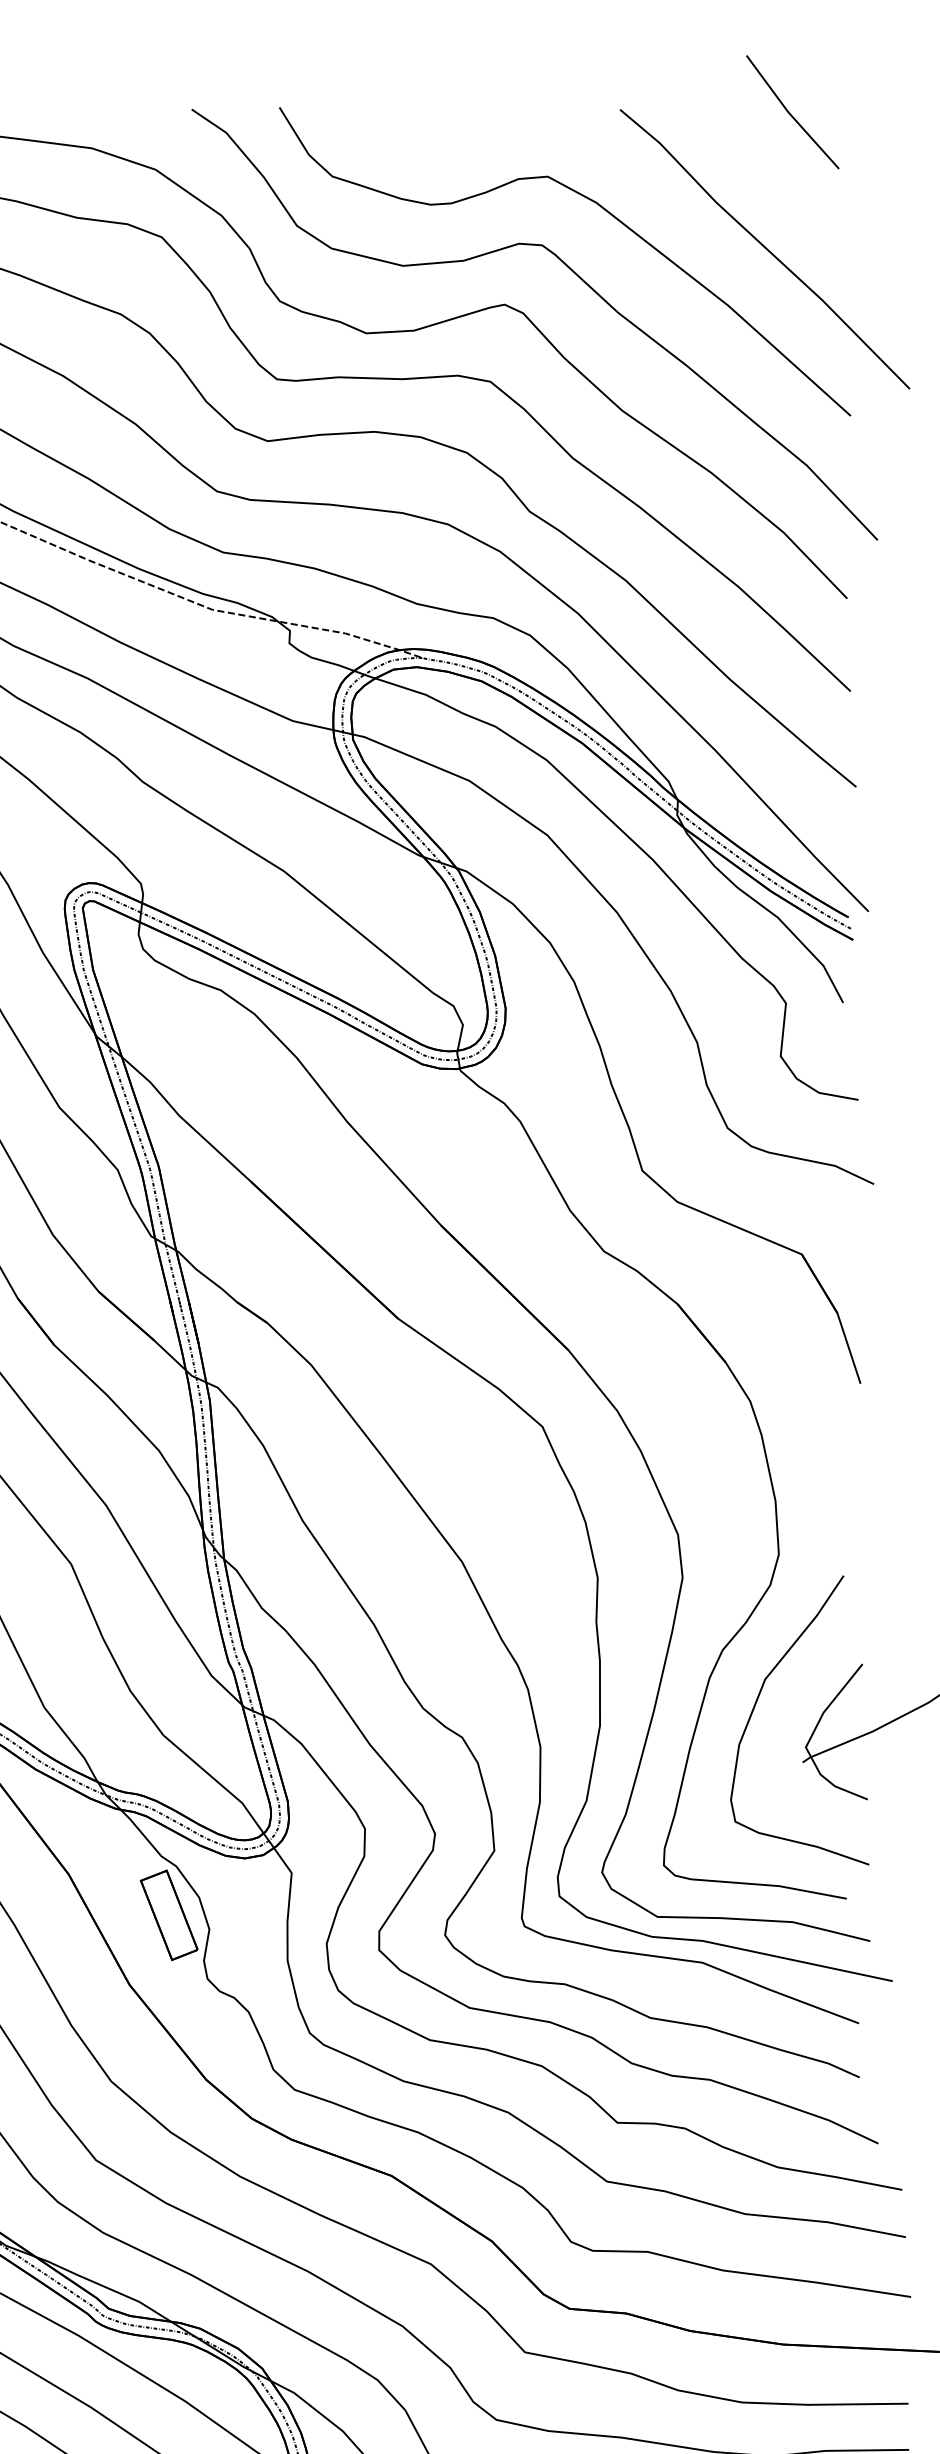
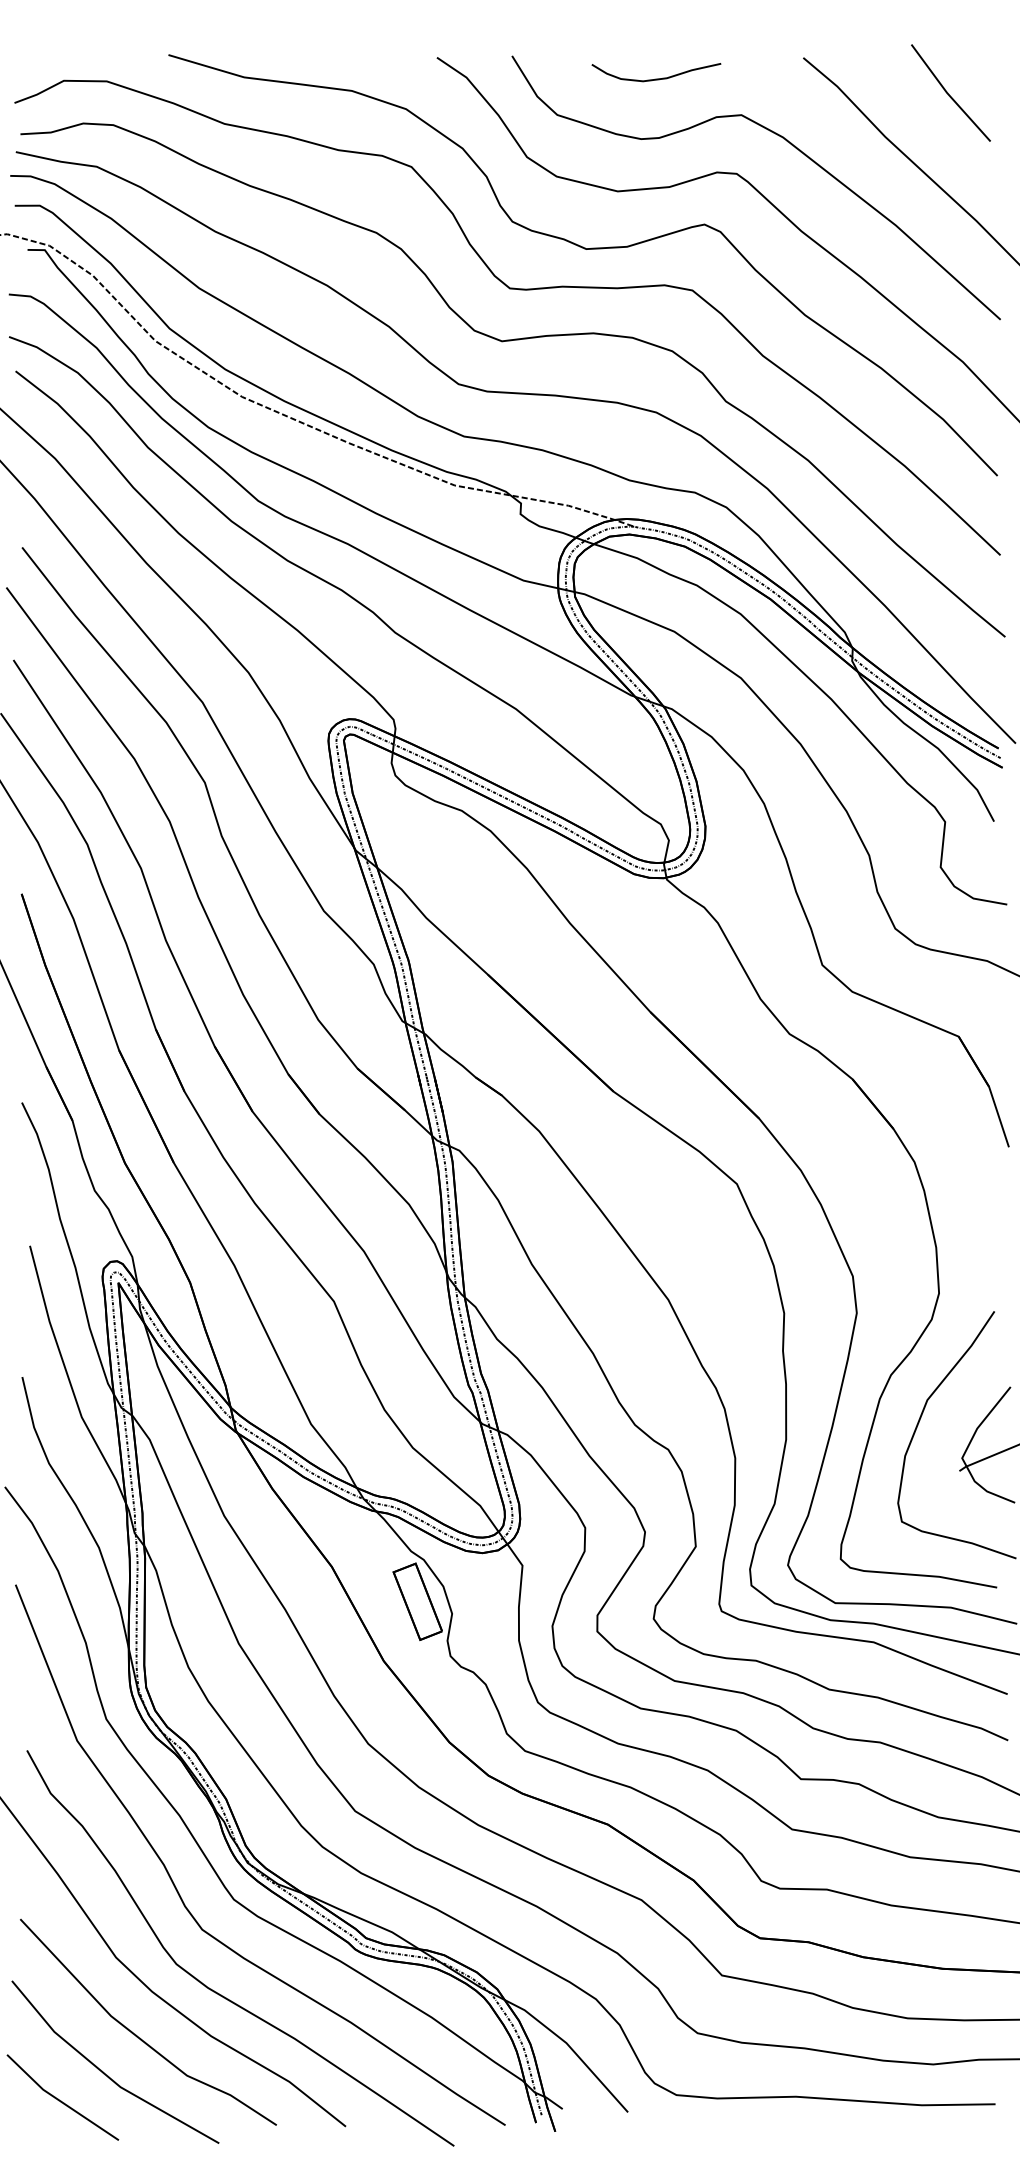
line: (789, 112) -> (948, 93), moved
curve: (448, 133) -> (656, 78), added

